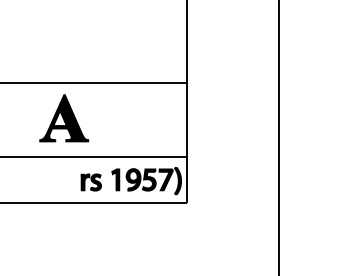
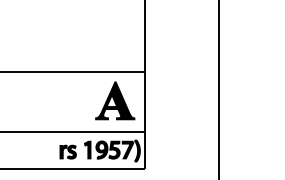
part: (64, 118) -> (115, 101), moved

